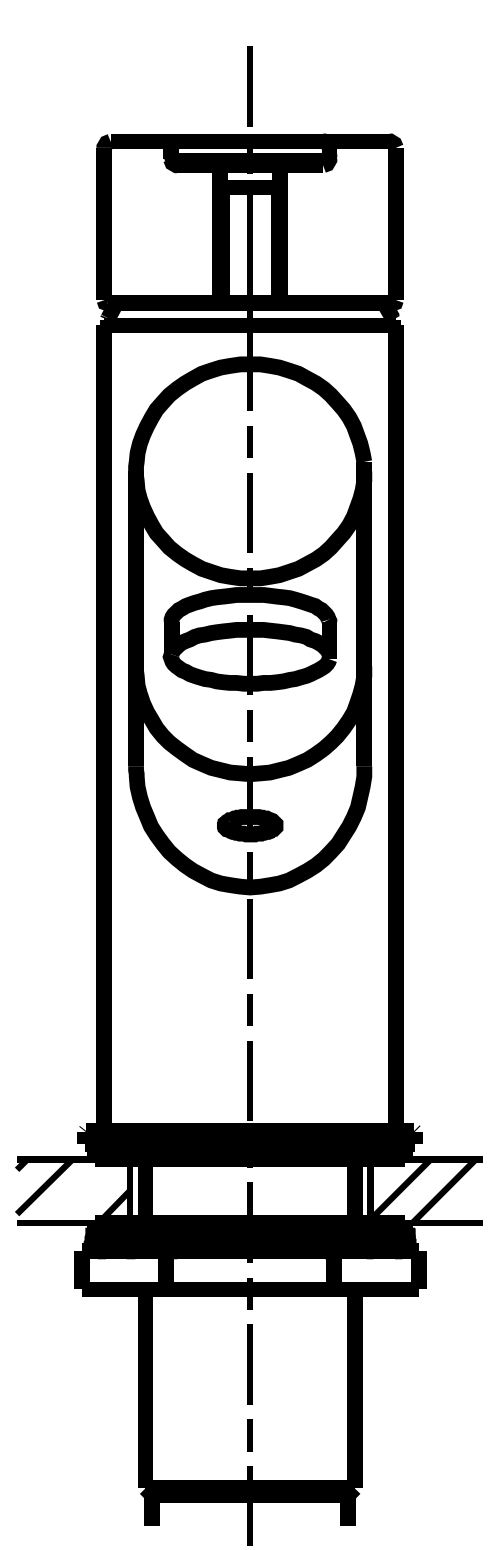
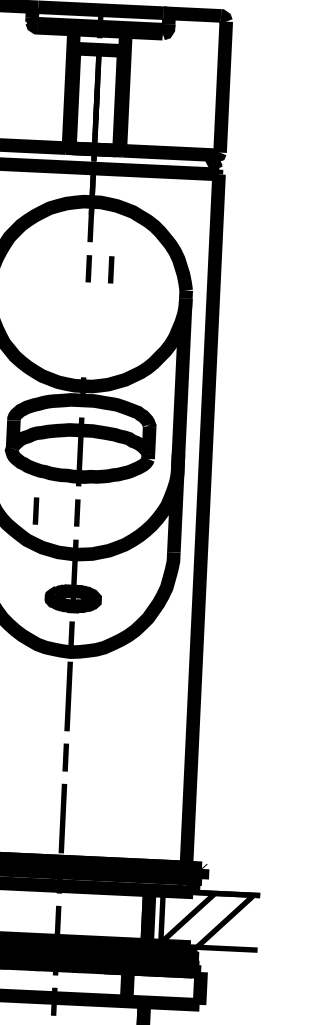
line: (275, 441) -> (110, 269), added
line: (249, 512) -> (85, 329), removed
line: (201, 725) -> (35, 510), added

